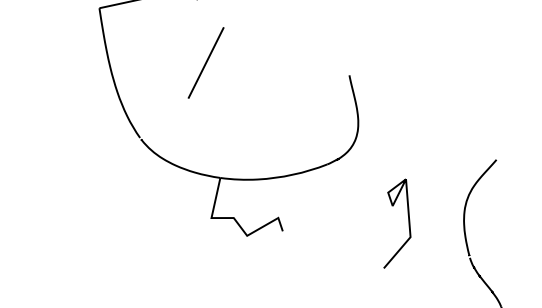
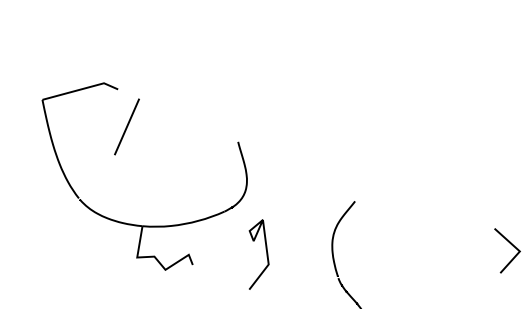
line: (205, 62) -> (126, 126), moved
curve: (408, 224) -> (266, 254), moved

